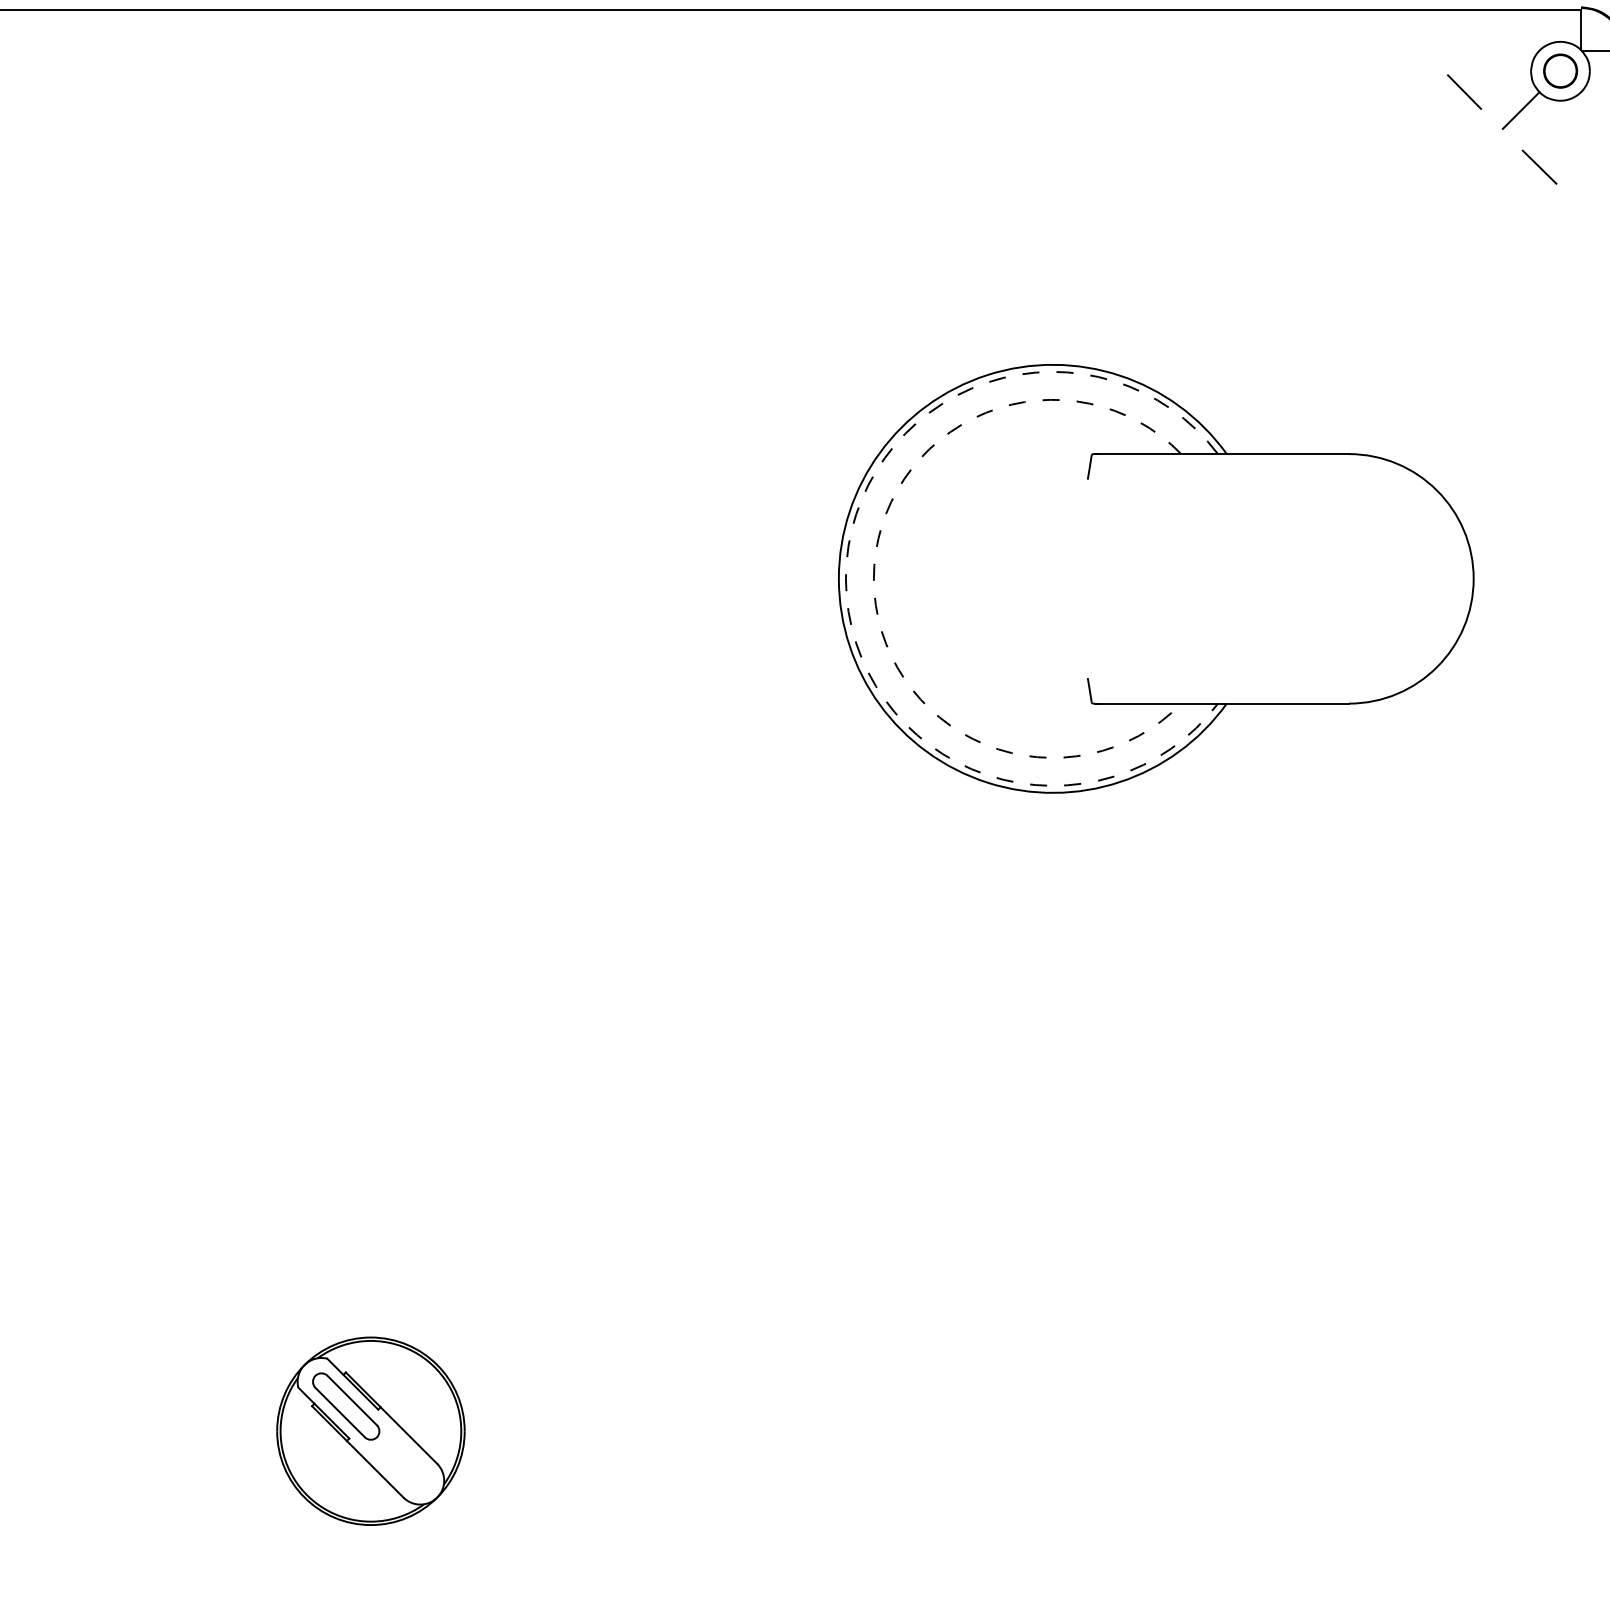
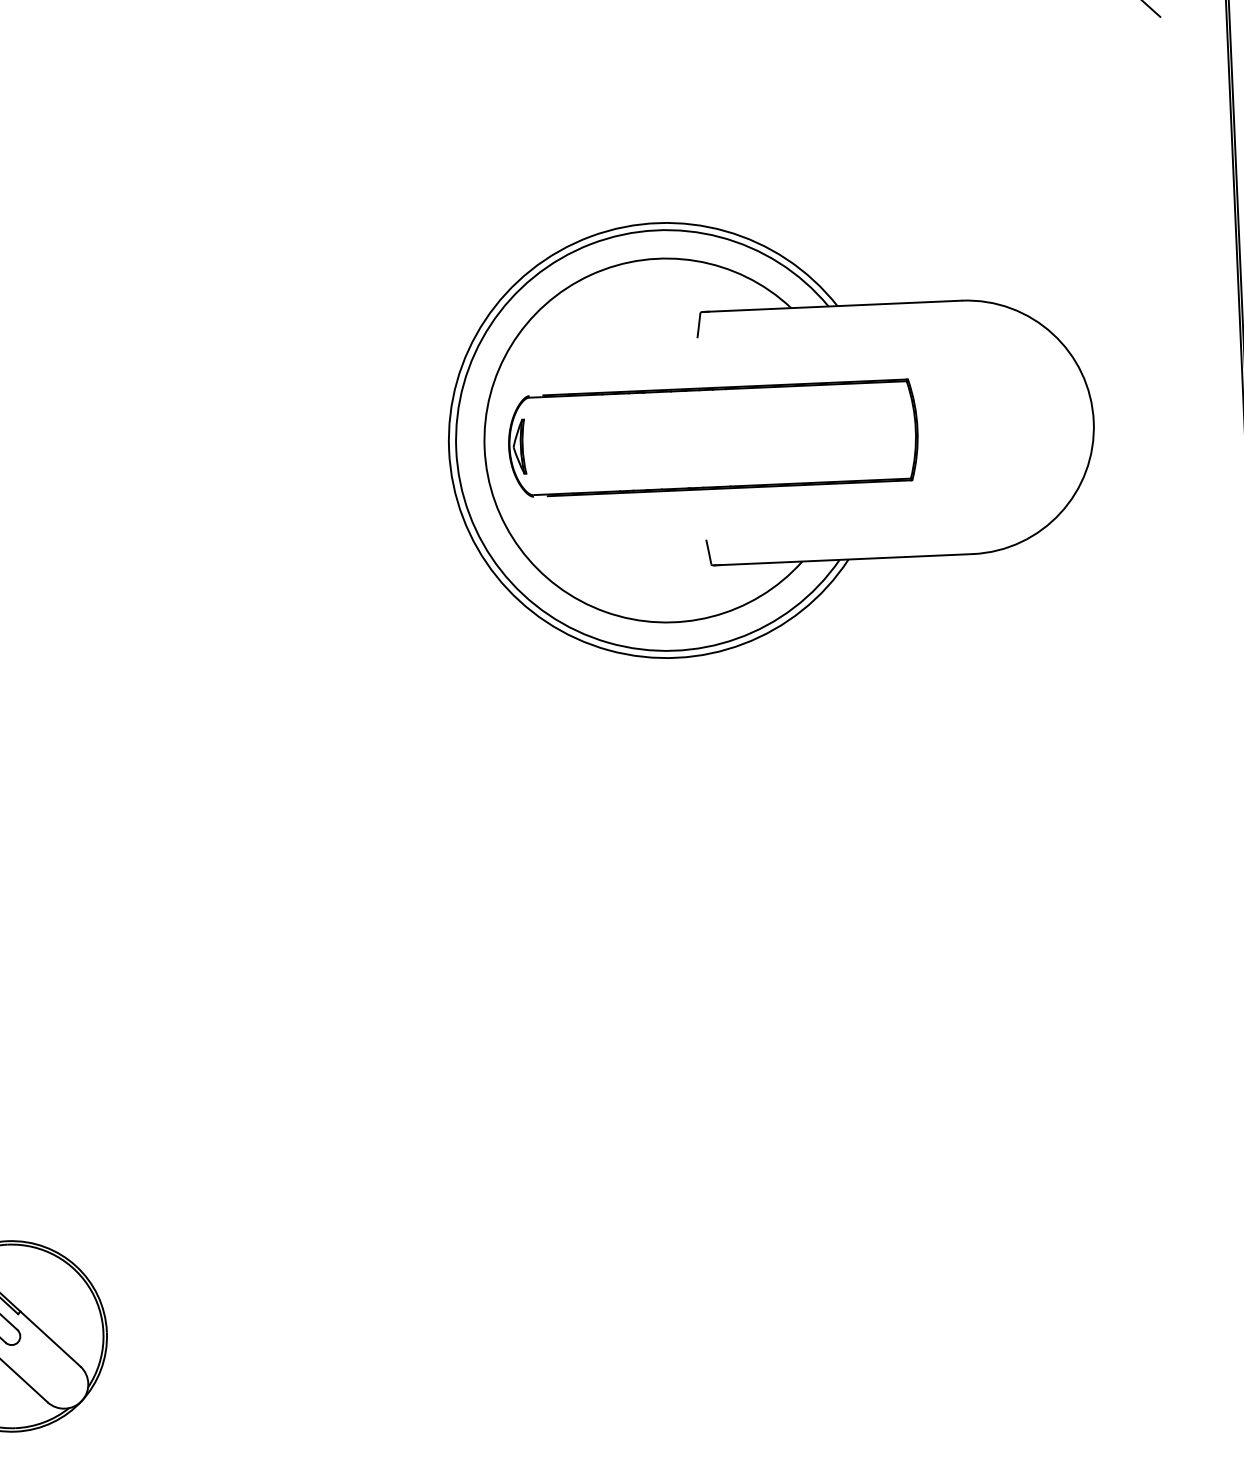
arc: (845, 578) -> (455, 449), dashed -> solid
arc: (873, 578) -> (484, 448), dashed -> solid
part: (1098, 578) -> (712, 438), added

